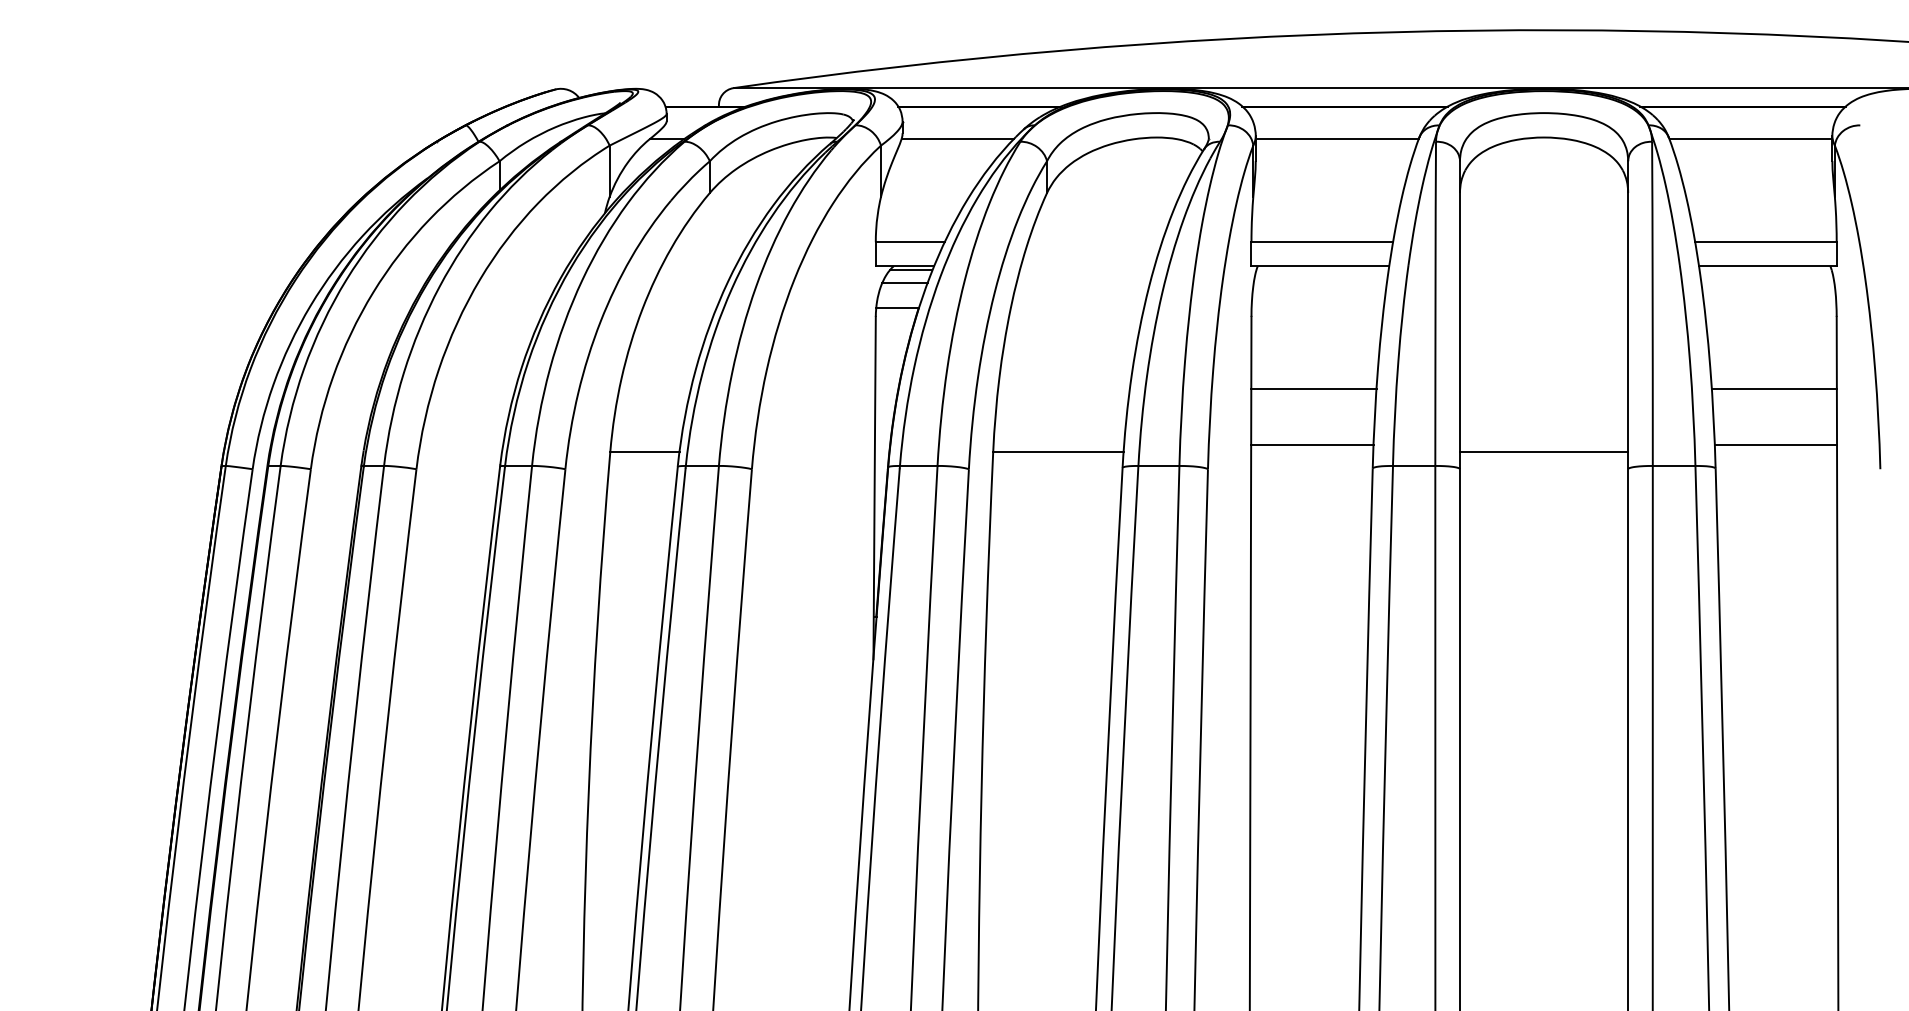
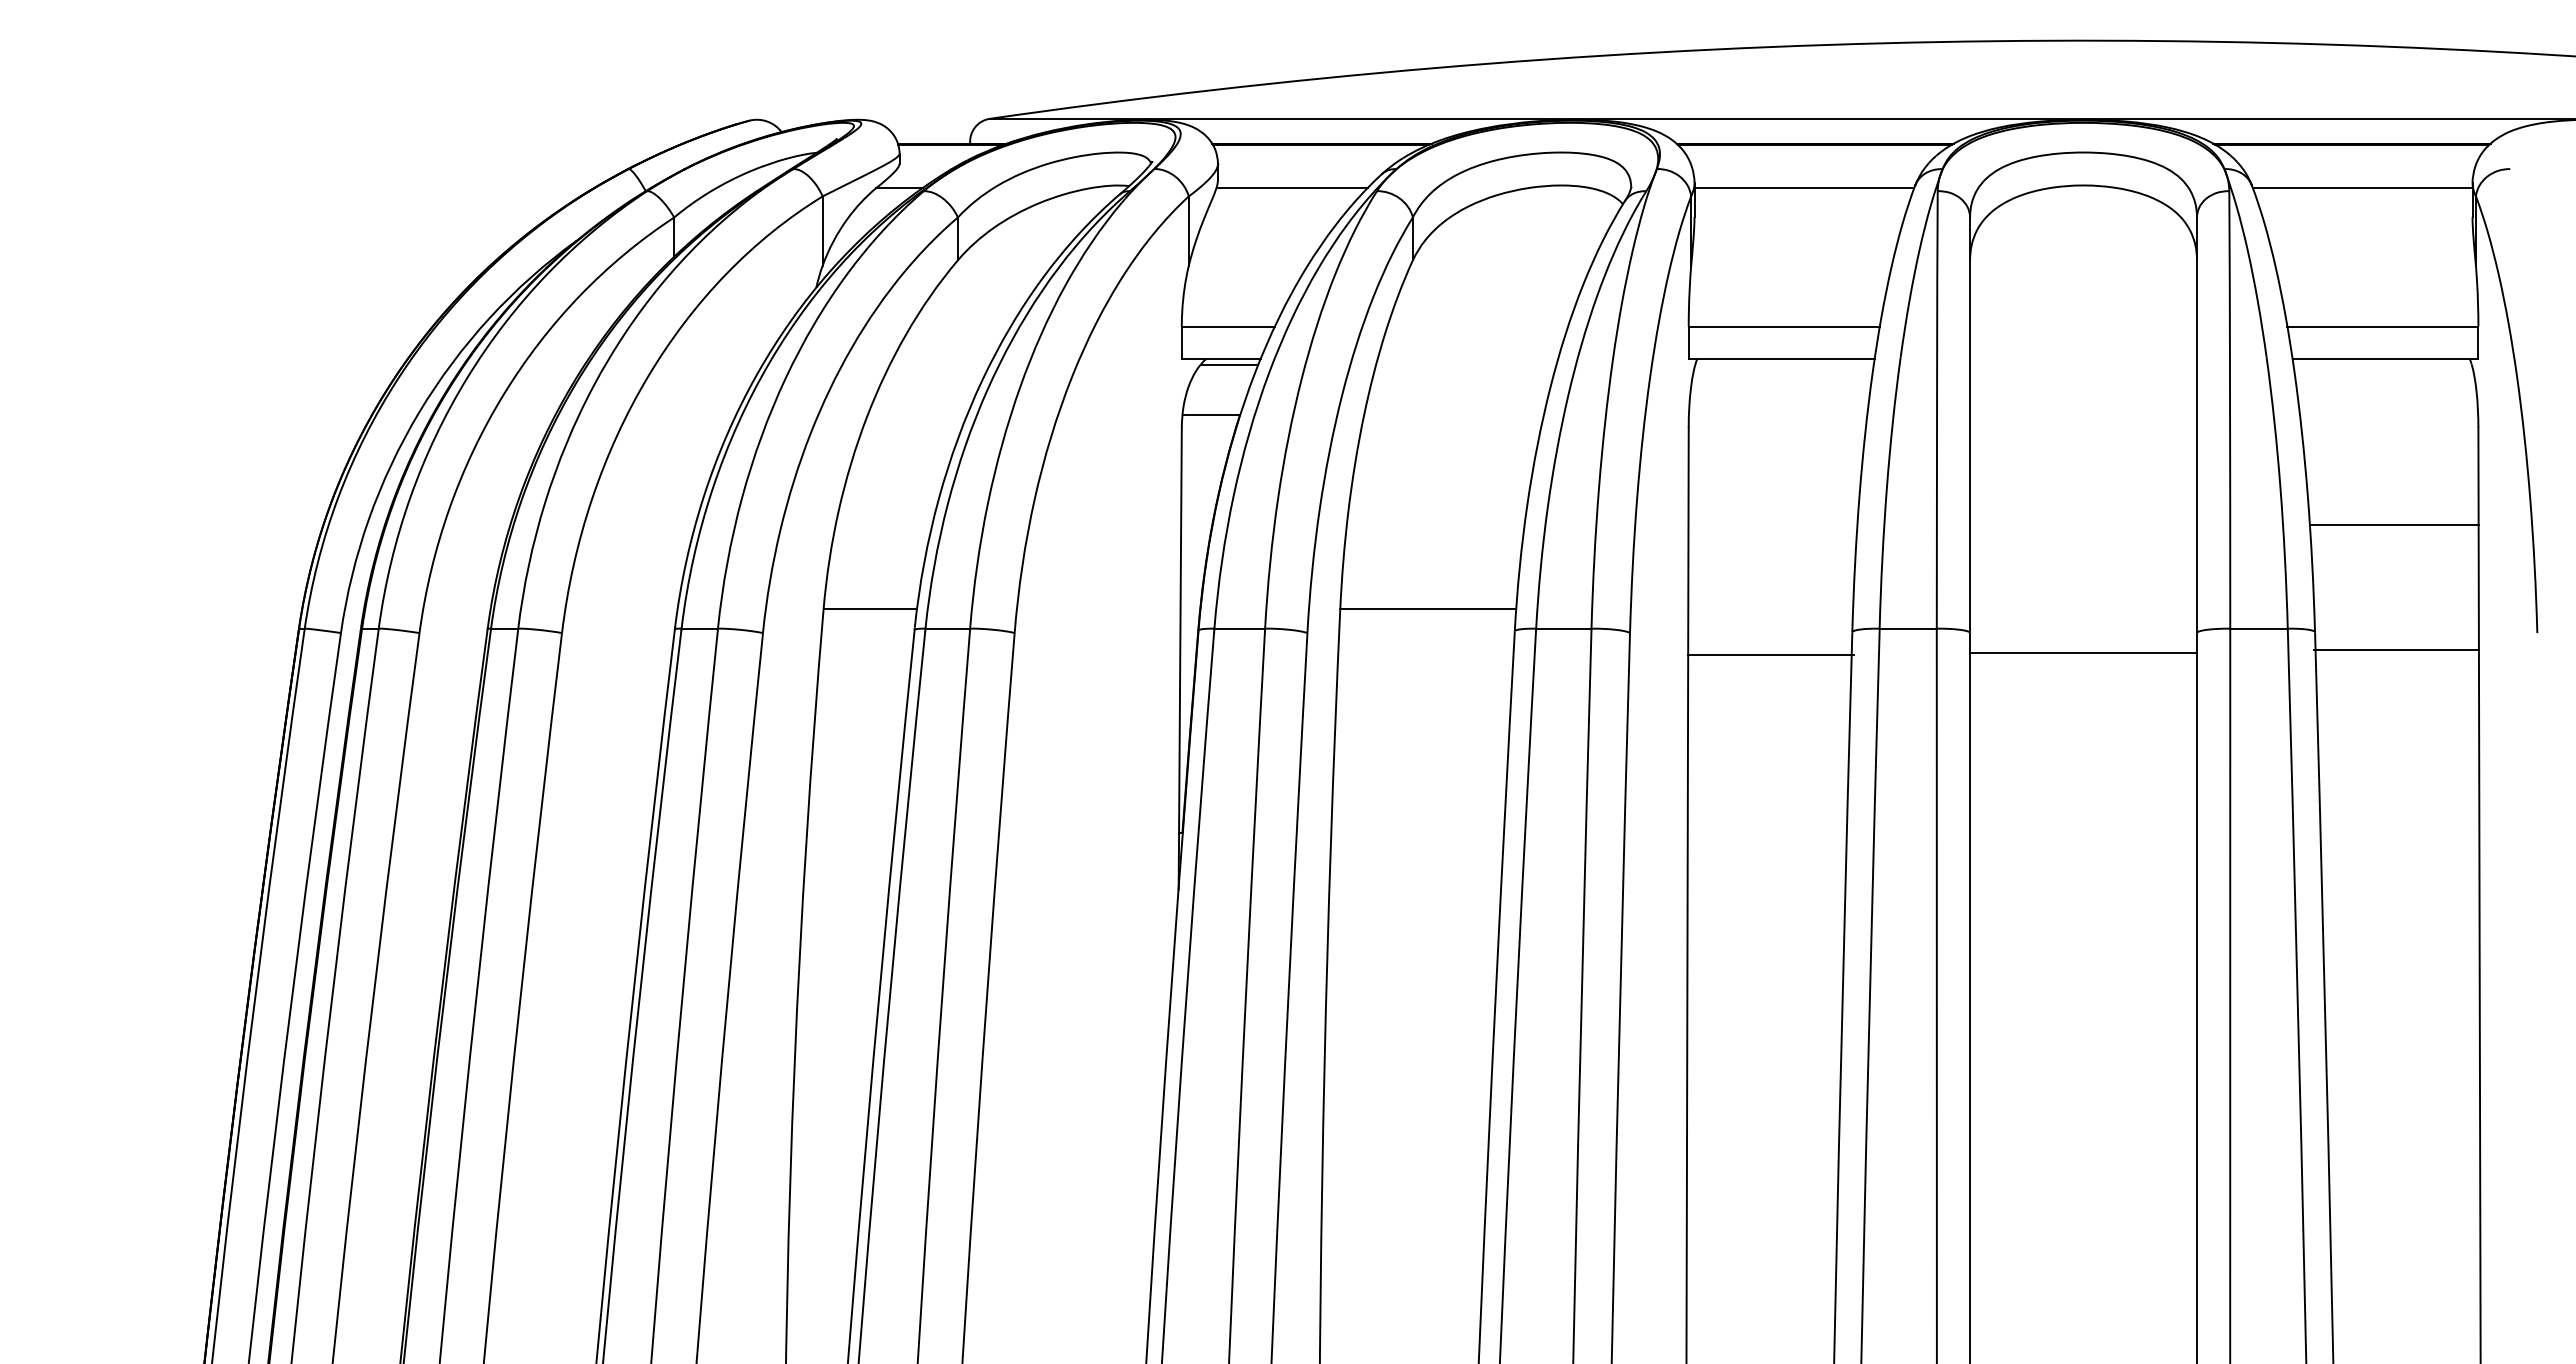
line: (904, 282) -> (1220, 381), removed
line: (1313, 389) -> (1772, 525), removed
line: (1312, 445) -> (1770, 655), moved
line: (1775, 445) -> (2395, 650), moved
line: (1544, 451) -> (2083, 653), moved

